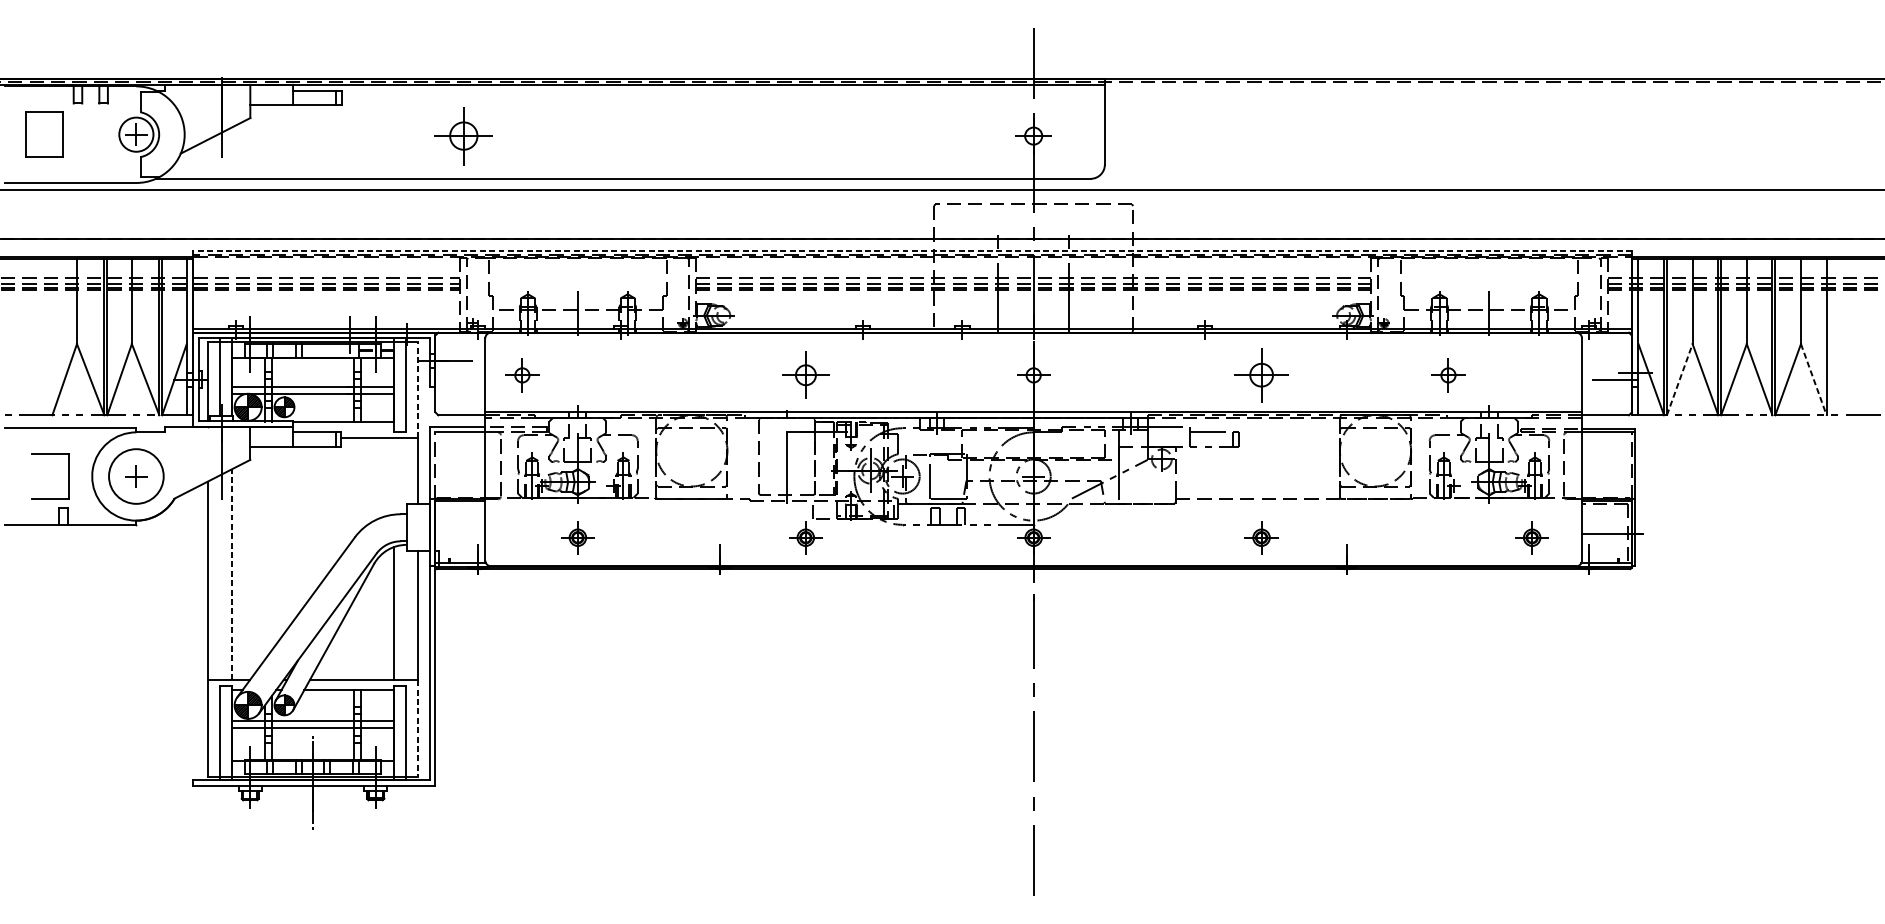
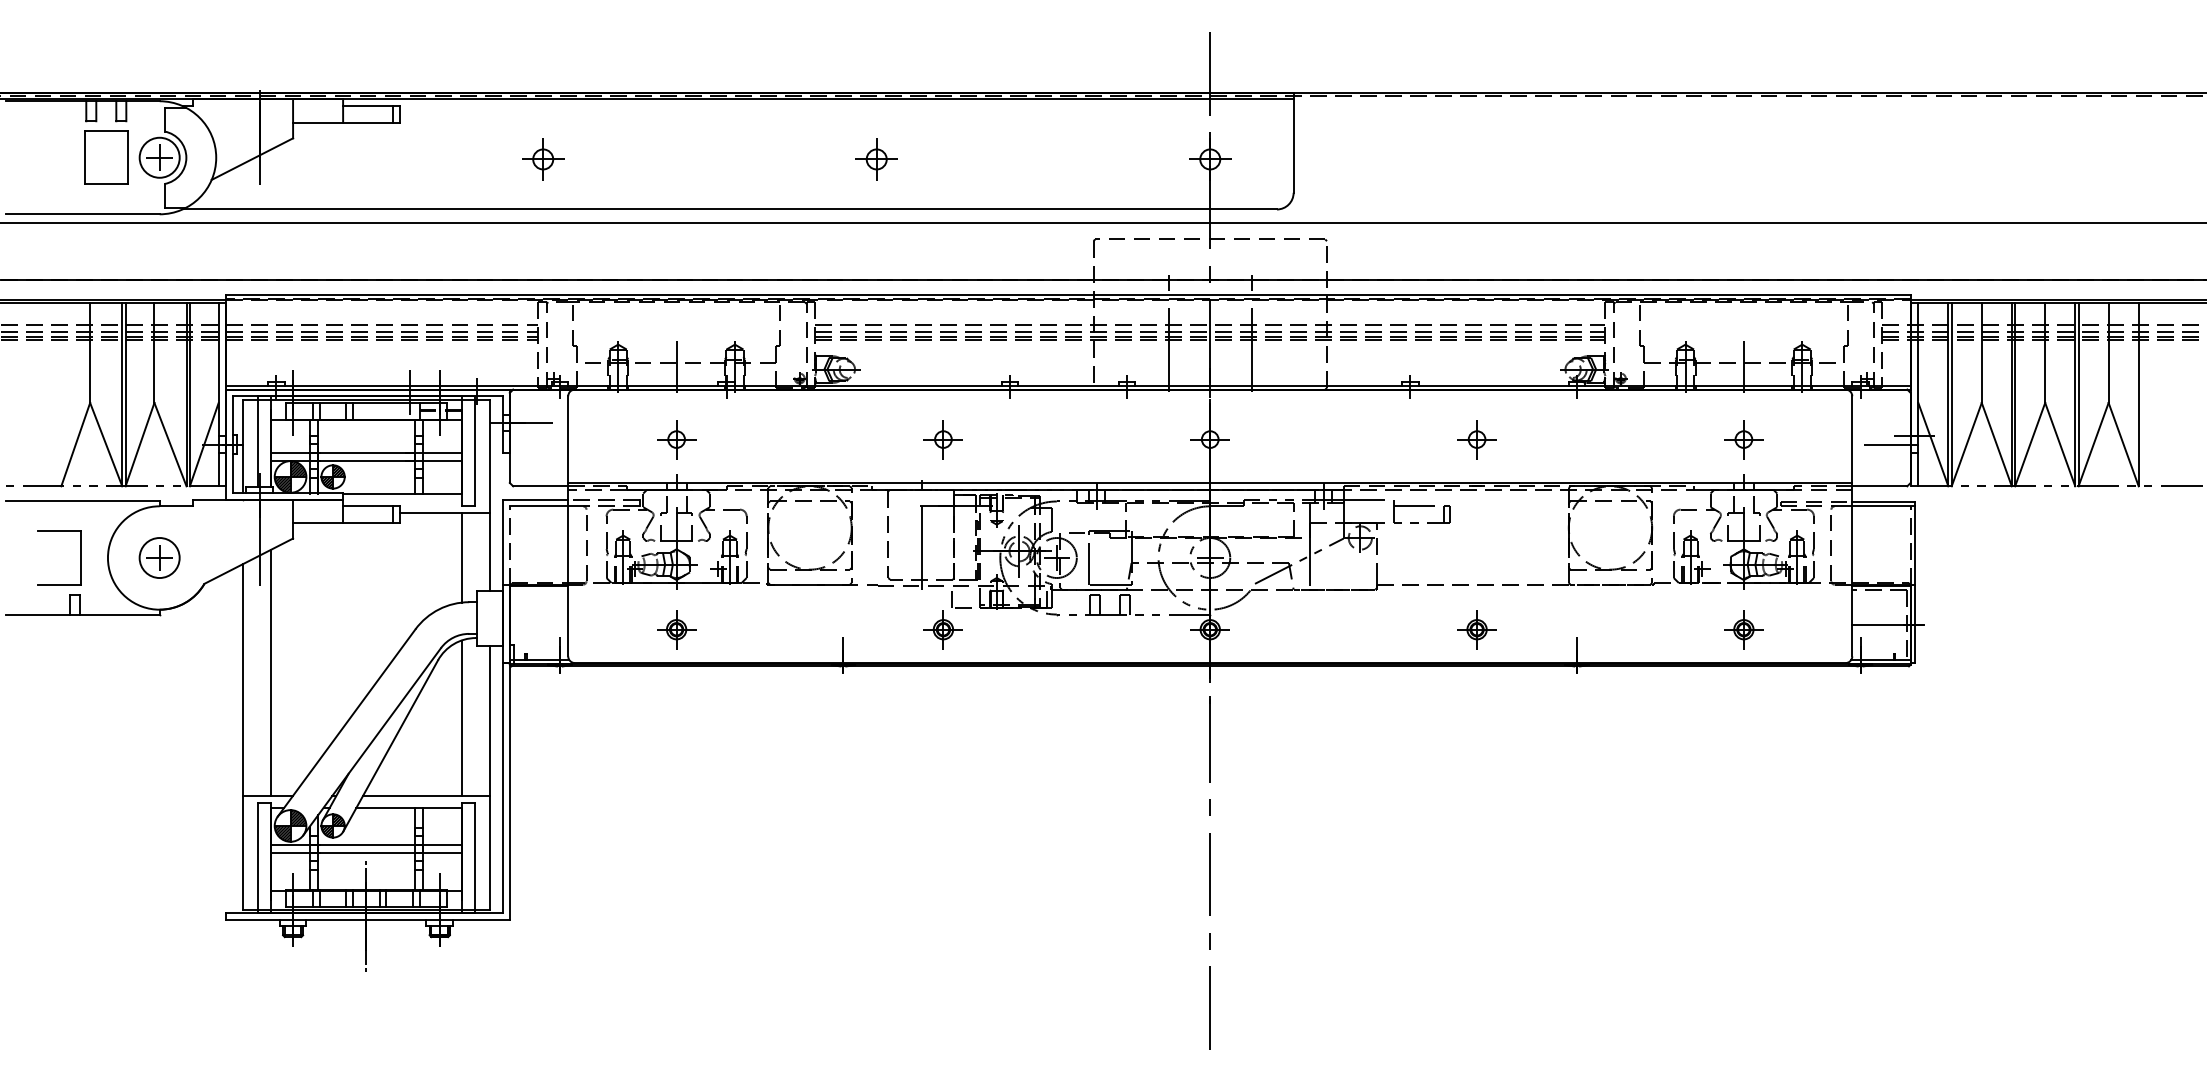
part: (44, 134) -> (106, 157), moved
part: (464, 136) -> (543, 159), size x0.62
part: (748, 136) -> (876, 159), added
line: (912, 251) -> (1068, 294), dashed -> solid
part: (522, 375) -> (676, 439), moved
part: (804, 375) -> (942, 439), size x0.71
part: (1261, 375) -> (1476, 439), size x0.62
part: (1448, 375) -> (1743, 439), moved
line: (1679, 379) -> (1966, 444), dashed -> solid
line: (1813, 380) -> (2123, 445), dashed -> solid
line: (418, 389) -> (489, 456), dashed -> solid
circle: (136, 476) -> (159, 558), size x0.62
line: (394, 476) -> (461, 557), added
part: (1531, 537) -> (1743, 629), moved
line: (231, 574) -> (271, 672), dashed -> solid
line: (418, 728) -> (489, 853), dashed -> solid

